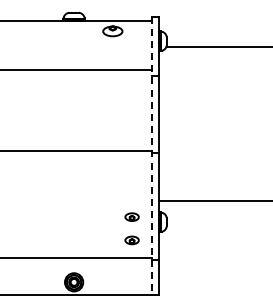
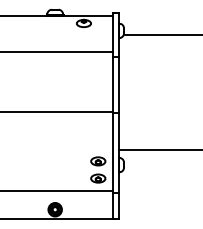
line: (151, 156) -> (112, 116), dashed -> solid
part: (131, 216) -> (97, 160), size x1.43
part: (131, 240) -> (97, 178), size x1.43

